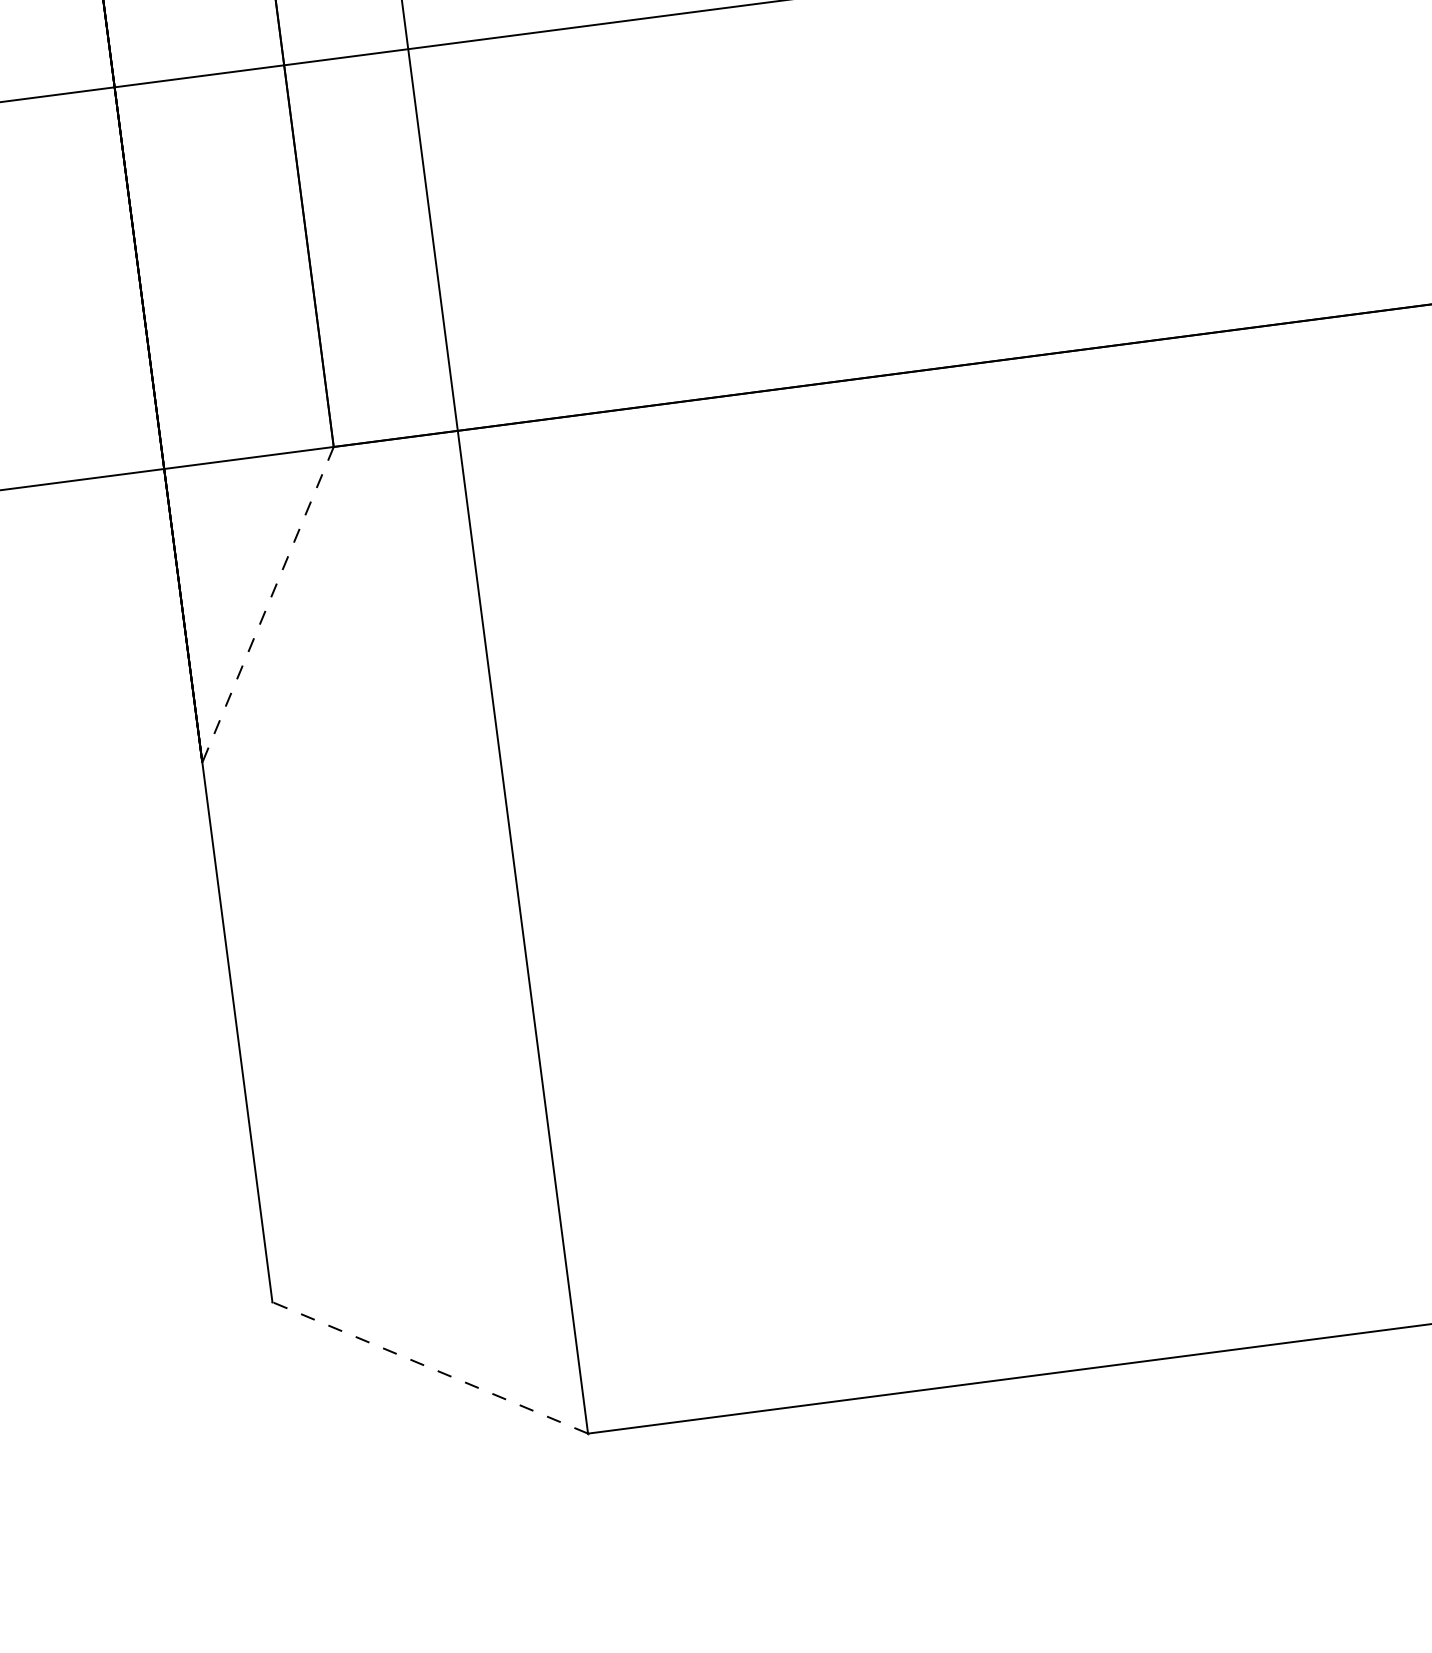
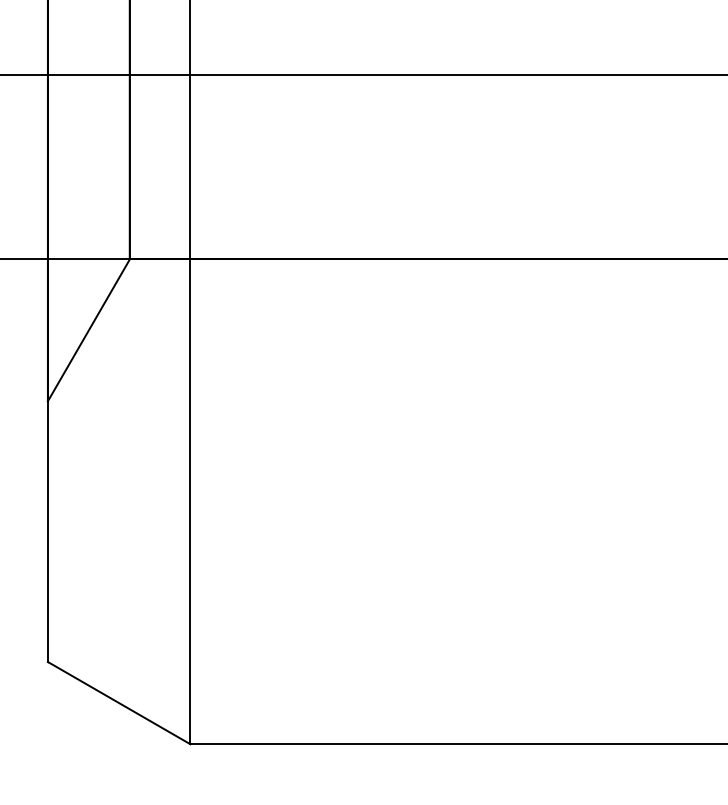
line: (267, 605) -> (88, 330), dashed -> solid
line: (429, 1367) -> (118, 702), dashed -> solid

